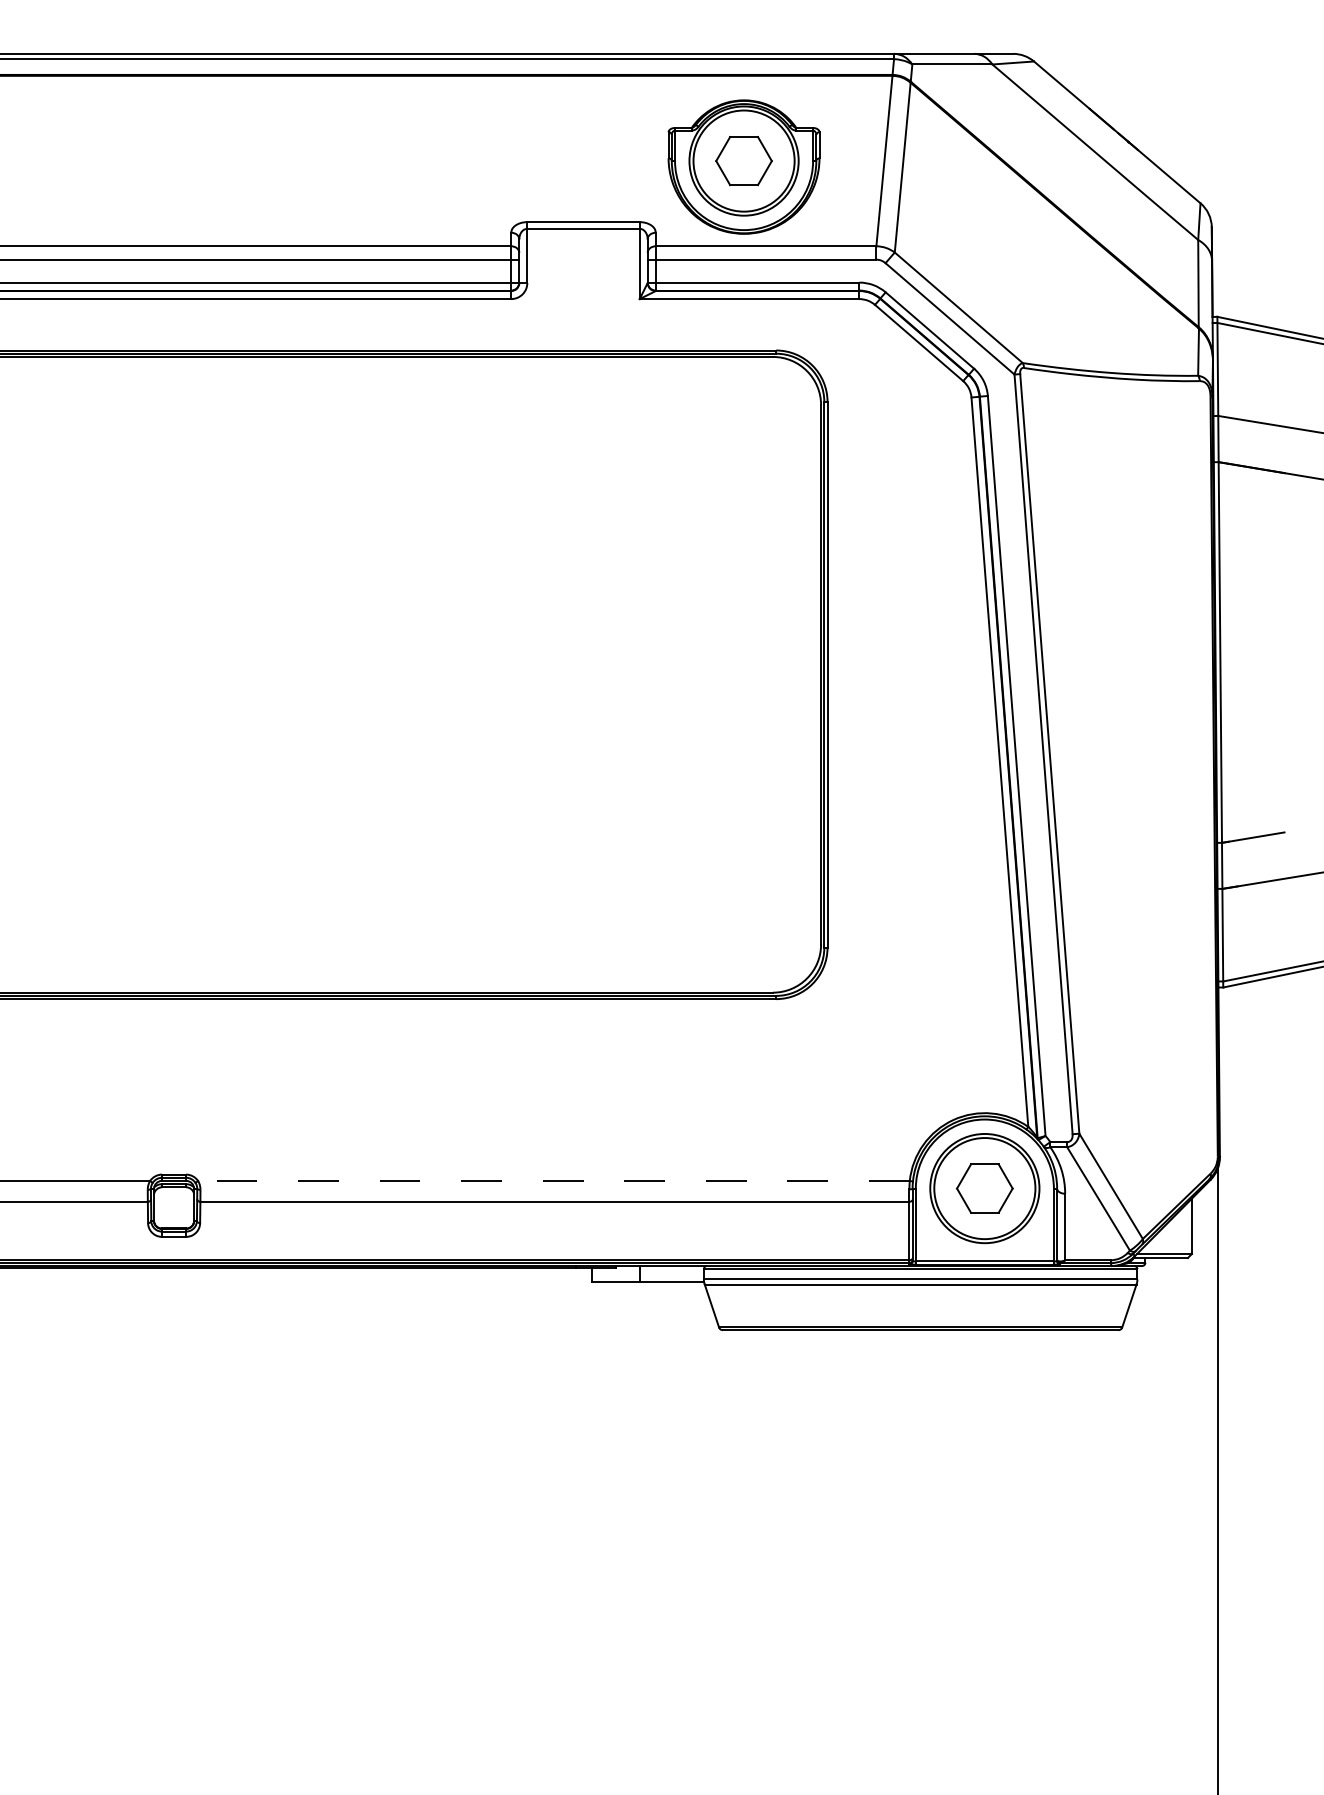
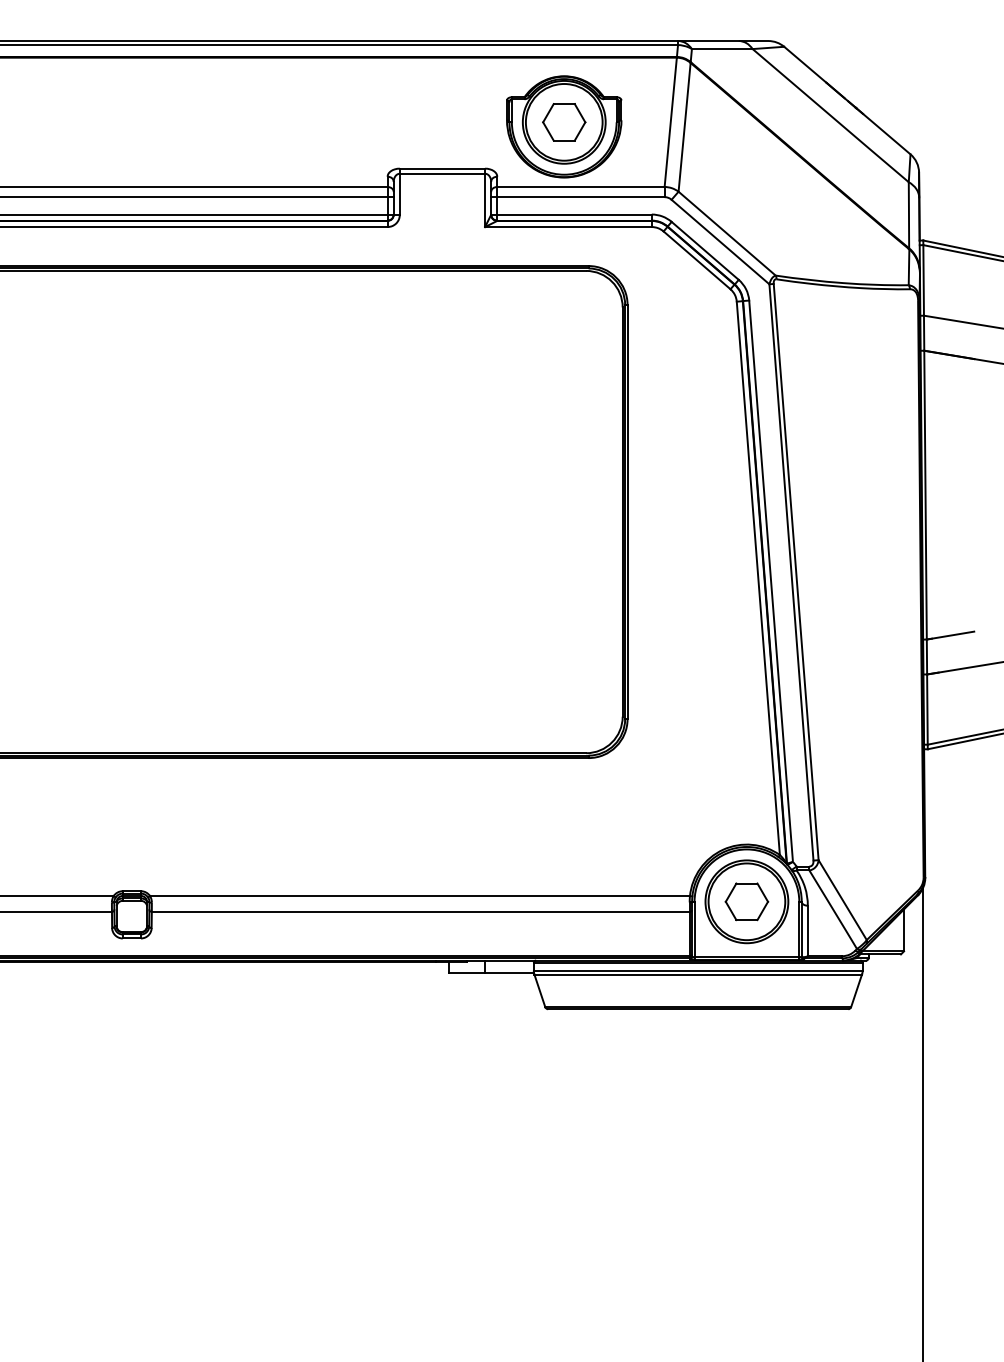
line: (553, 1181) -> (419, 896), dashed -> solid

